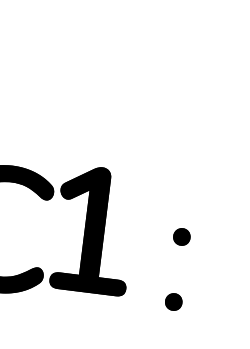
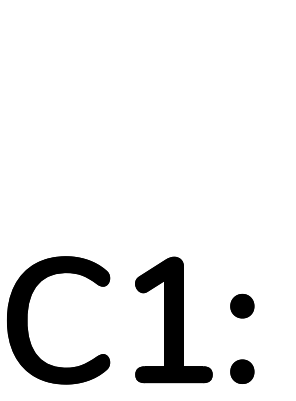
part: (94, 229) -> (173, 319), moved
part: (182, 236) -> (242, 305), size x1.43
part: (173, 301) -> (242, 371), size x1.43

